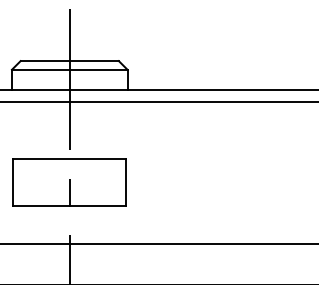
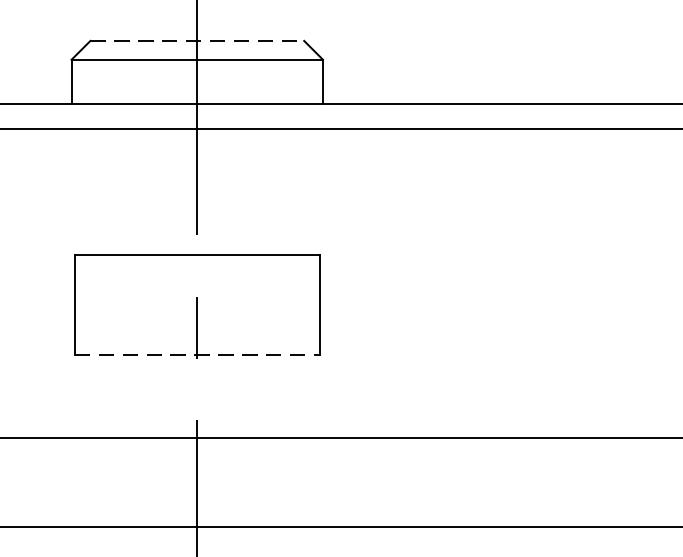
line: (70, 61) -> (198, 41), solid -> dashed
line: (70, 205) -> (198, 355), solid -> dashed

